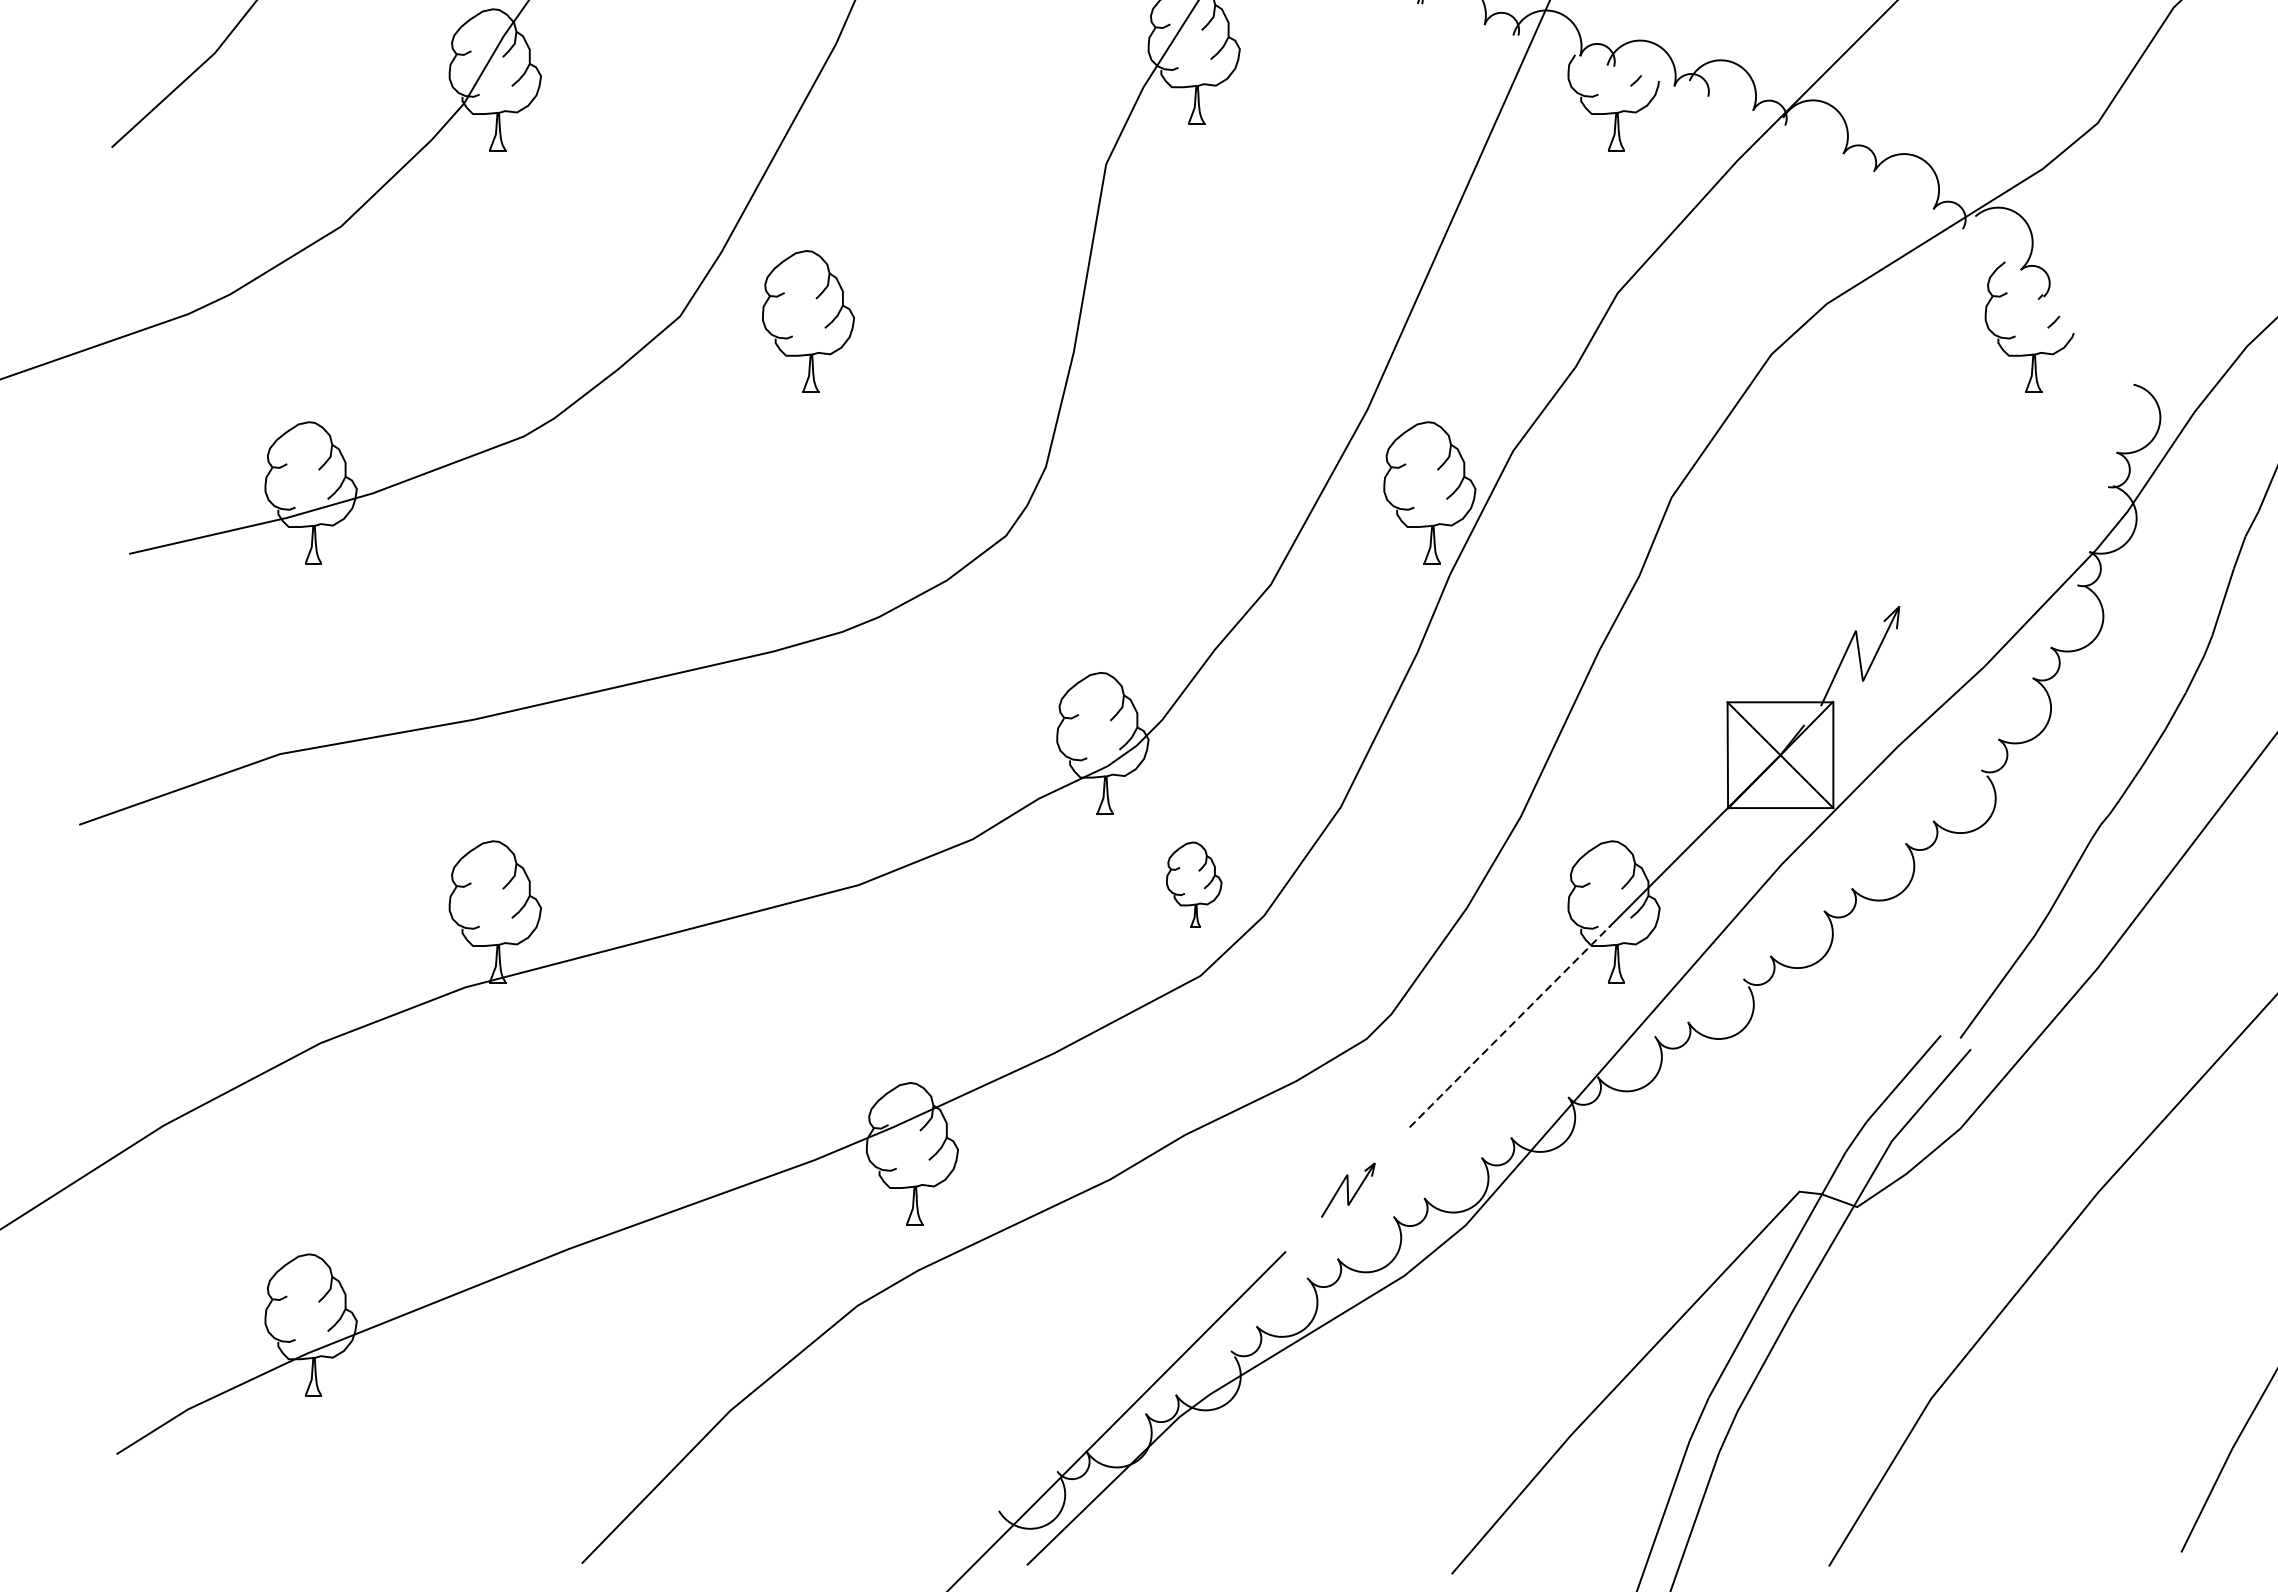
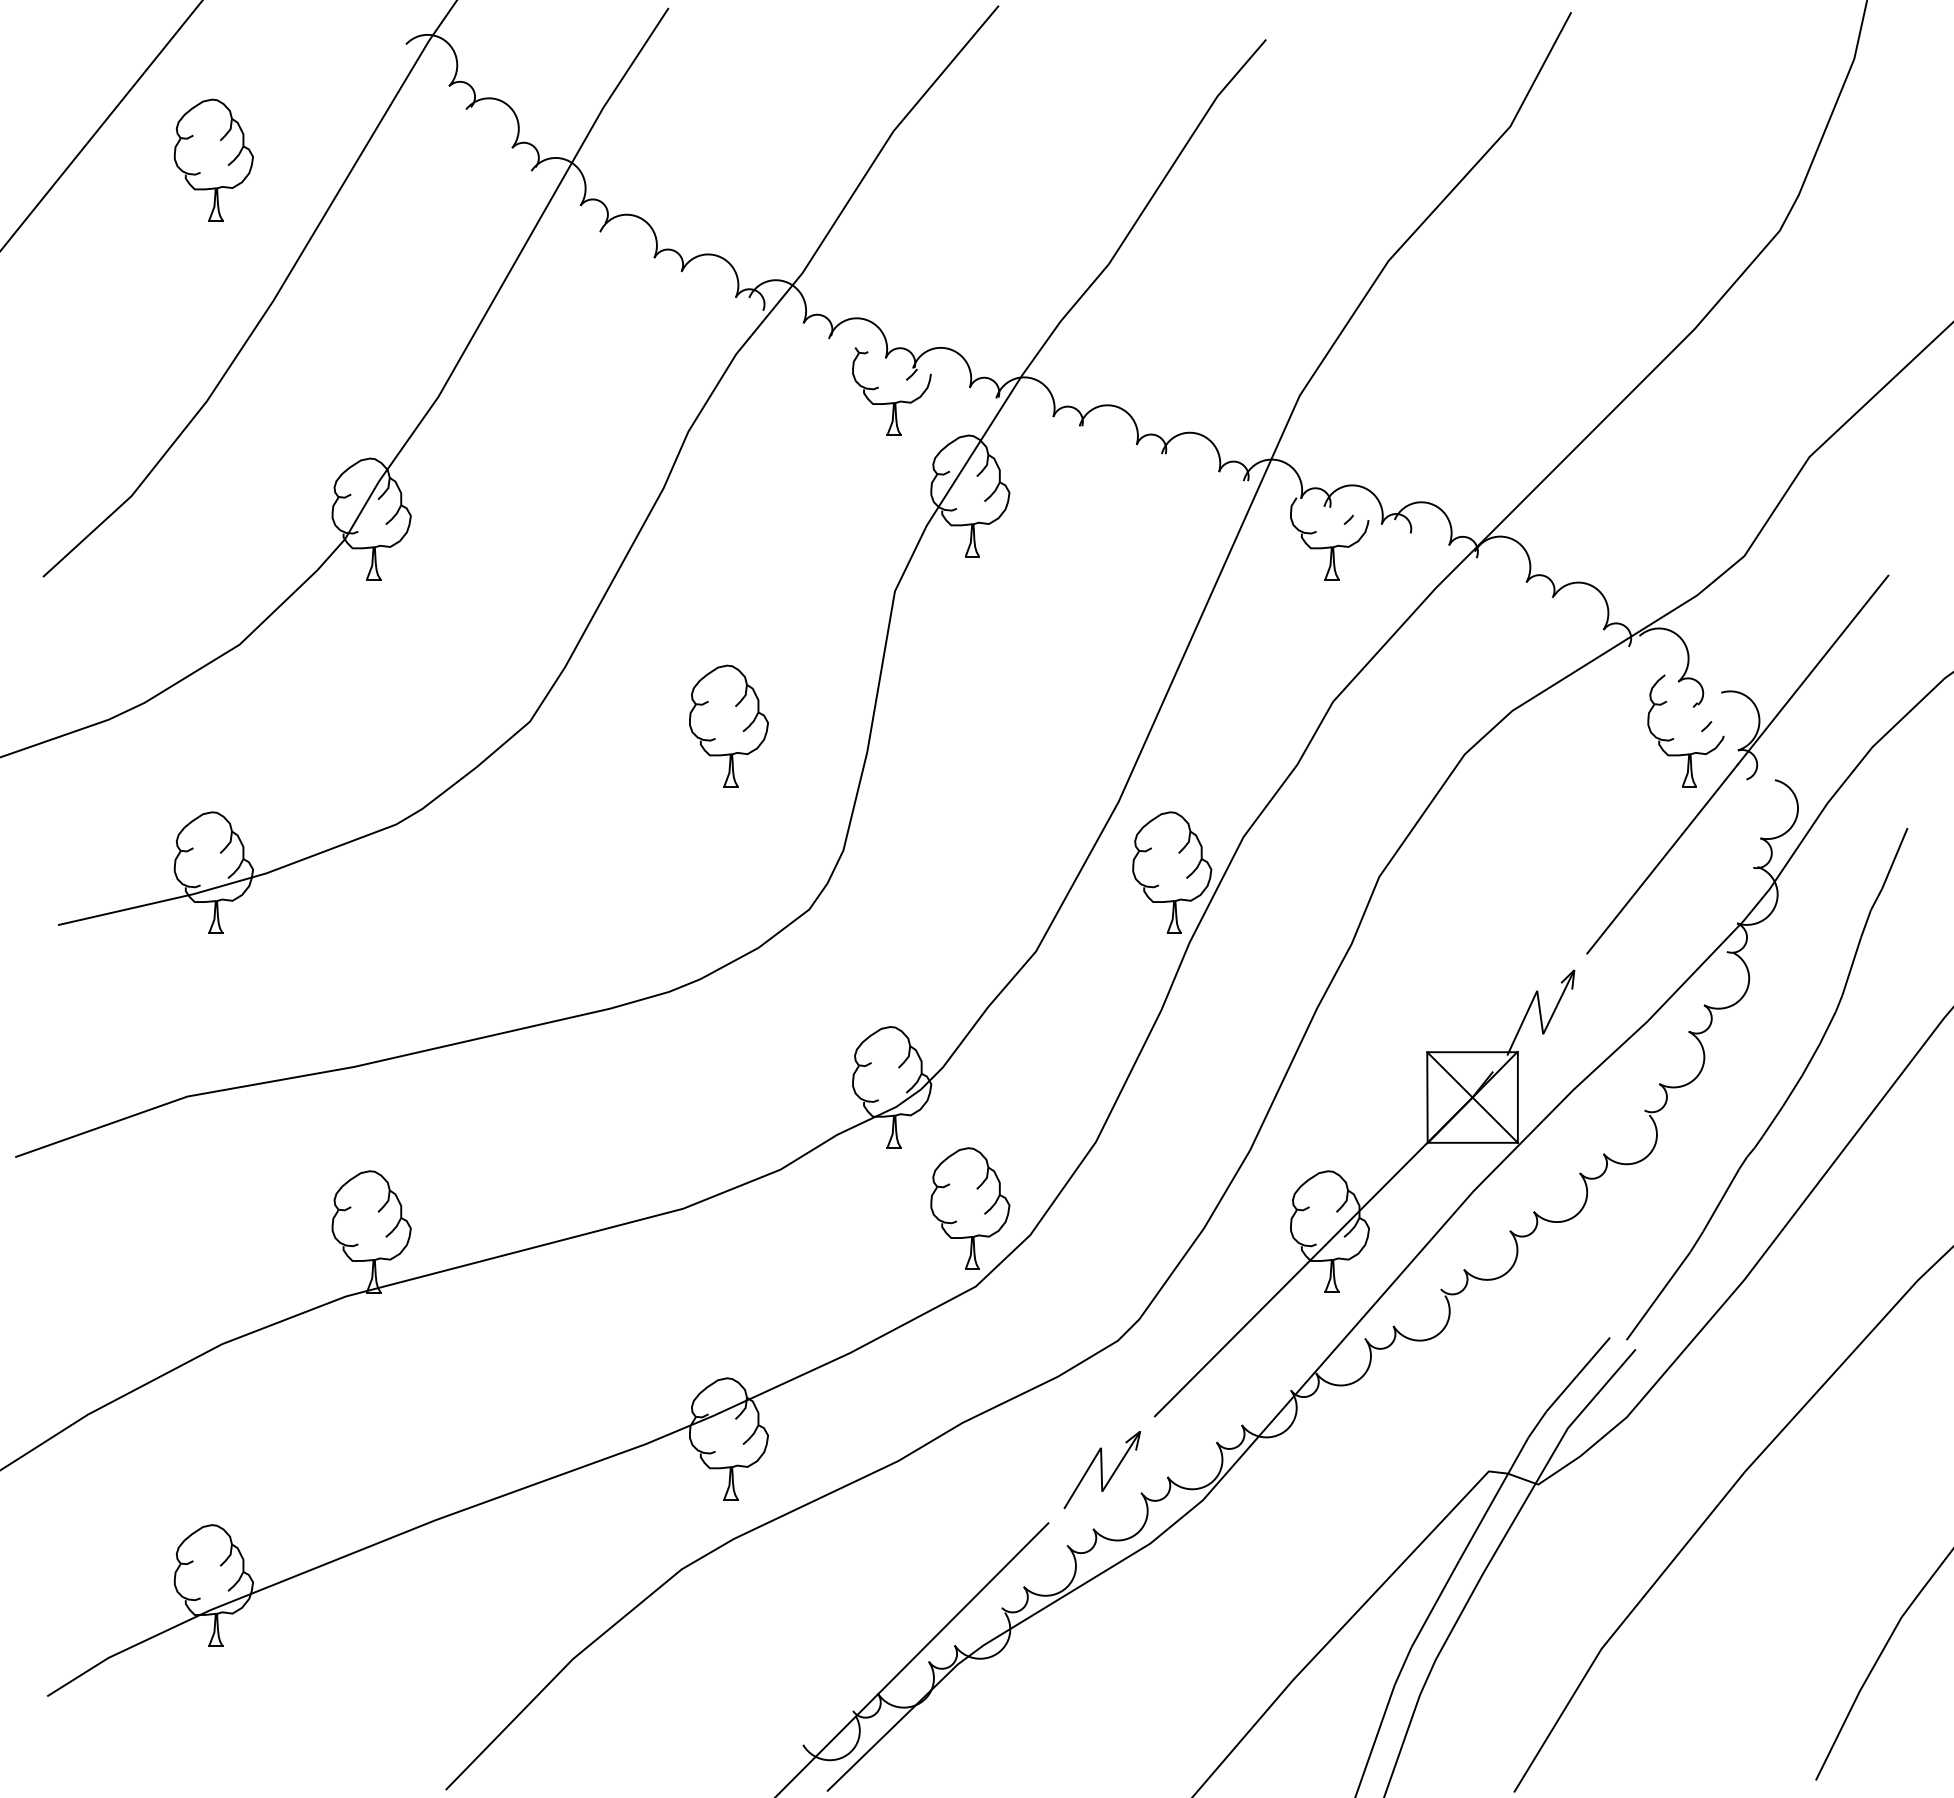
part: (807, 320) -> (728, 725), moved
part: (2089, 366) -> (1737, 764), added
part: (1194, 884) -> (970, 1208), size x1.67
line: (1509, 1027) -> (1240, 1330), dashed -> solid
part: (1348, 1190) -> (1102, 1470), size x1.67

